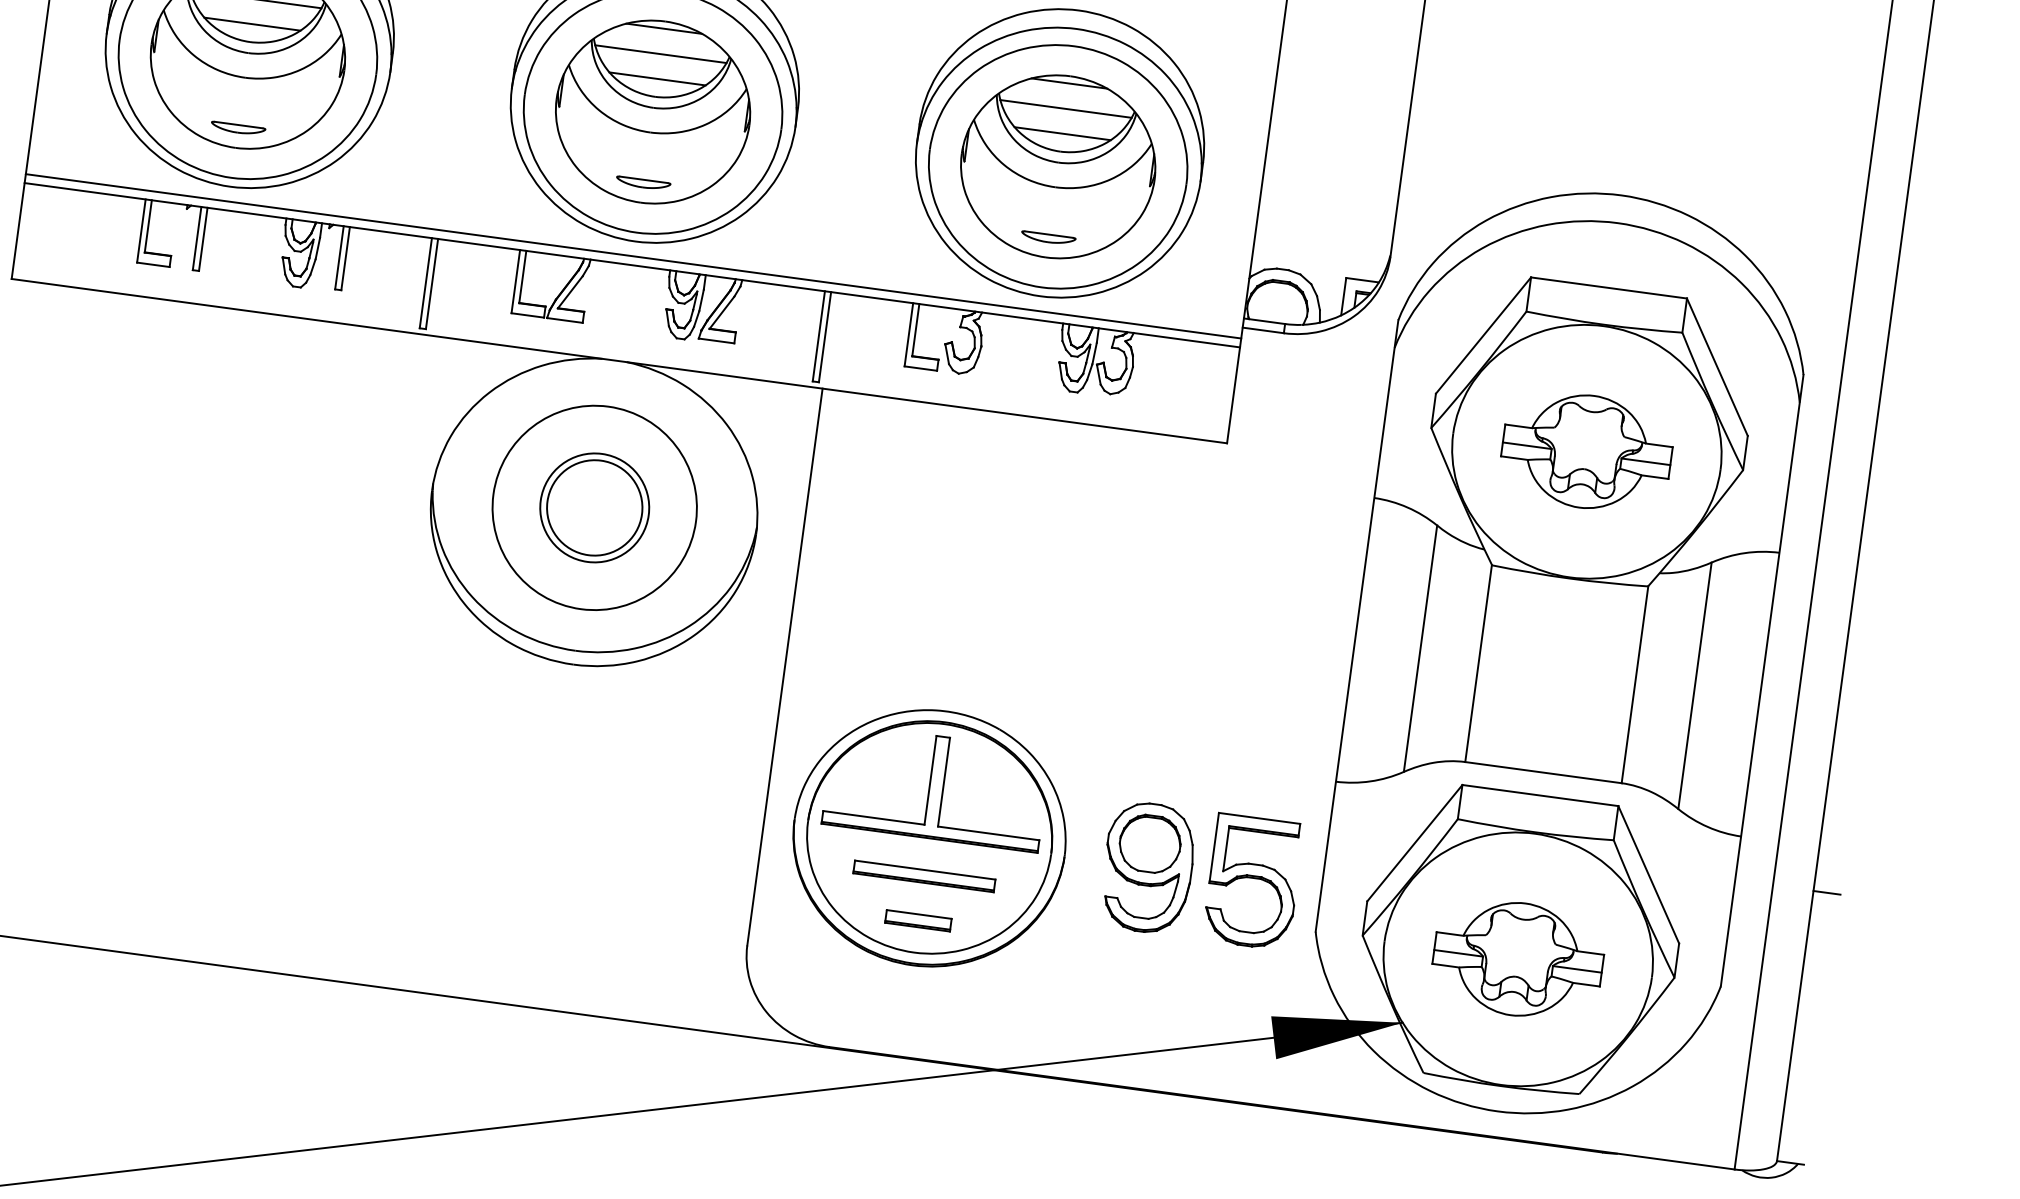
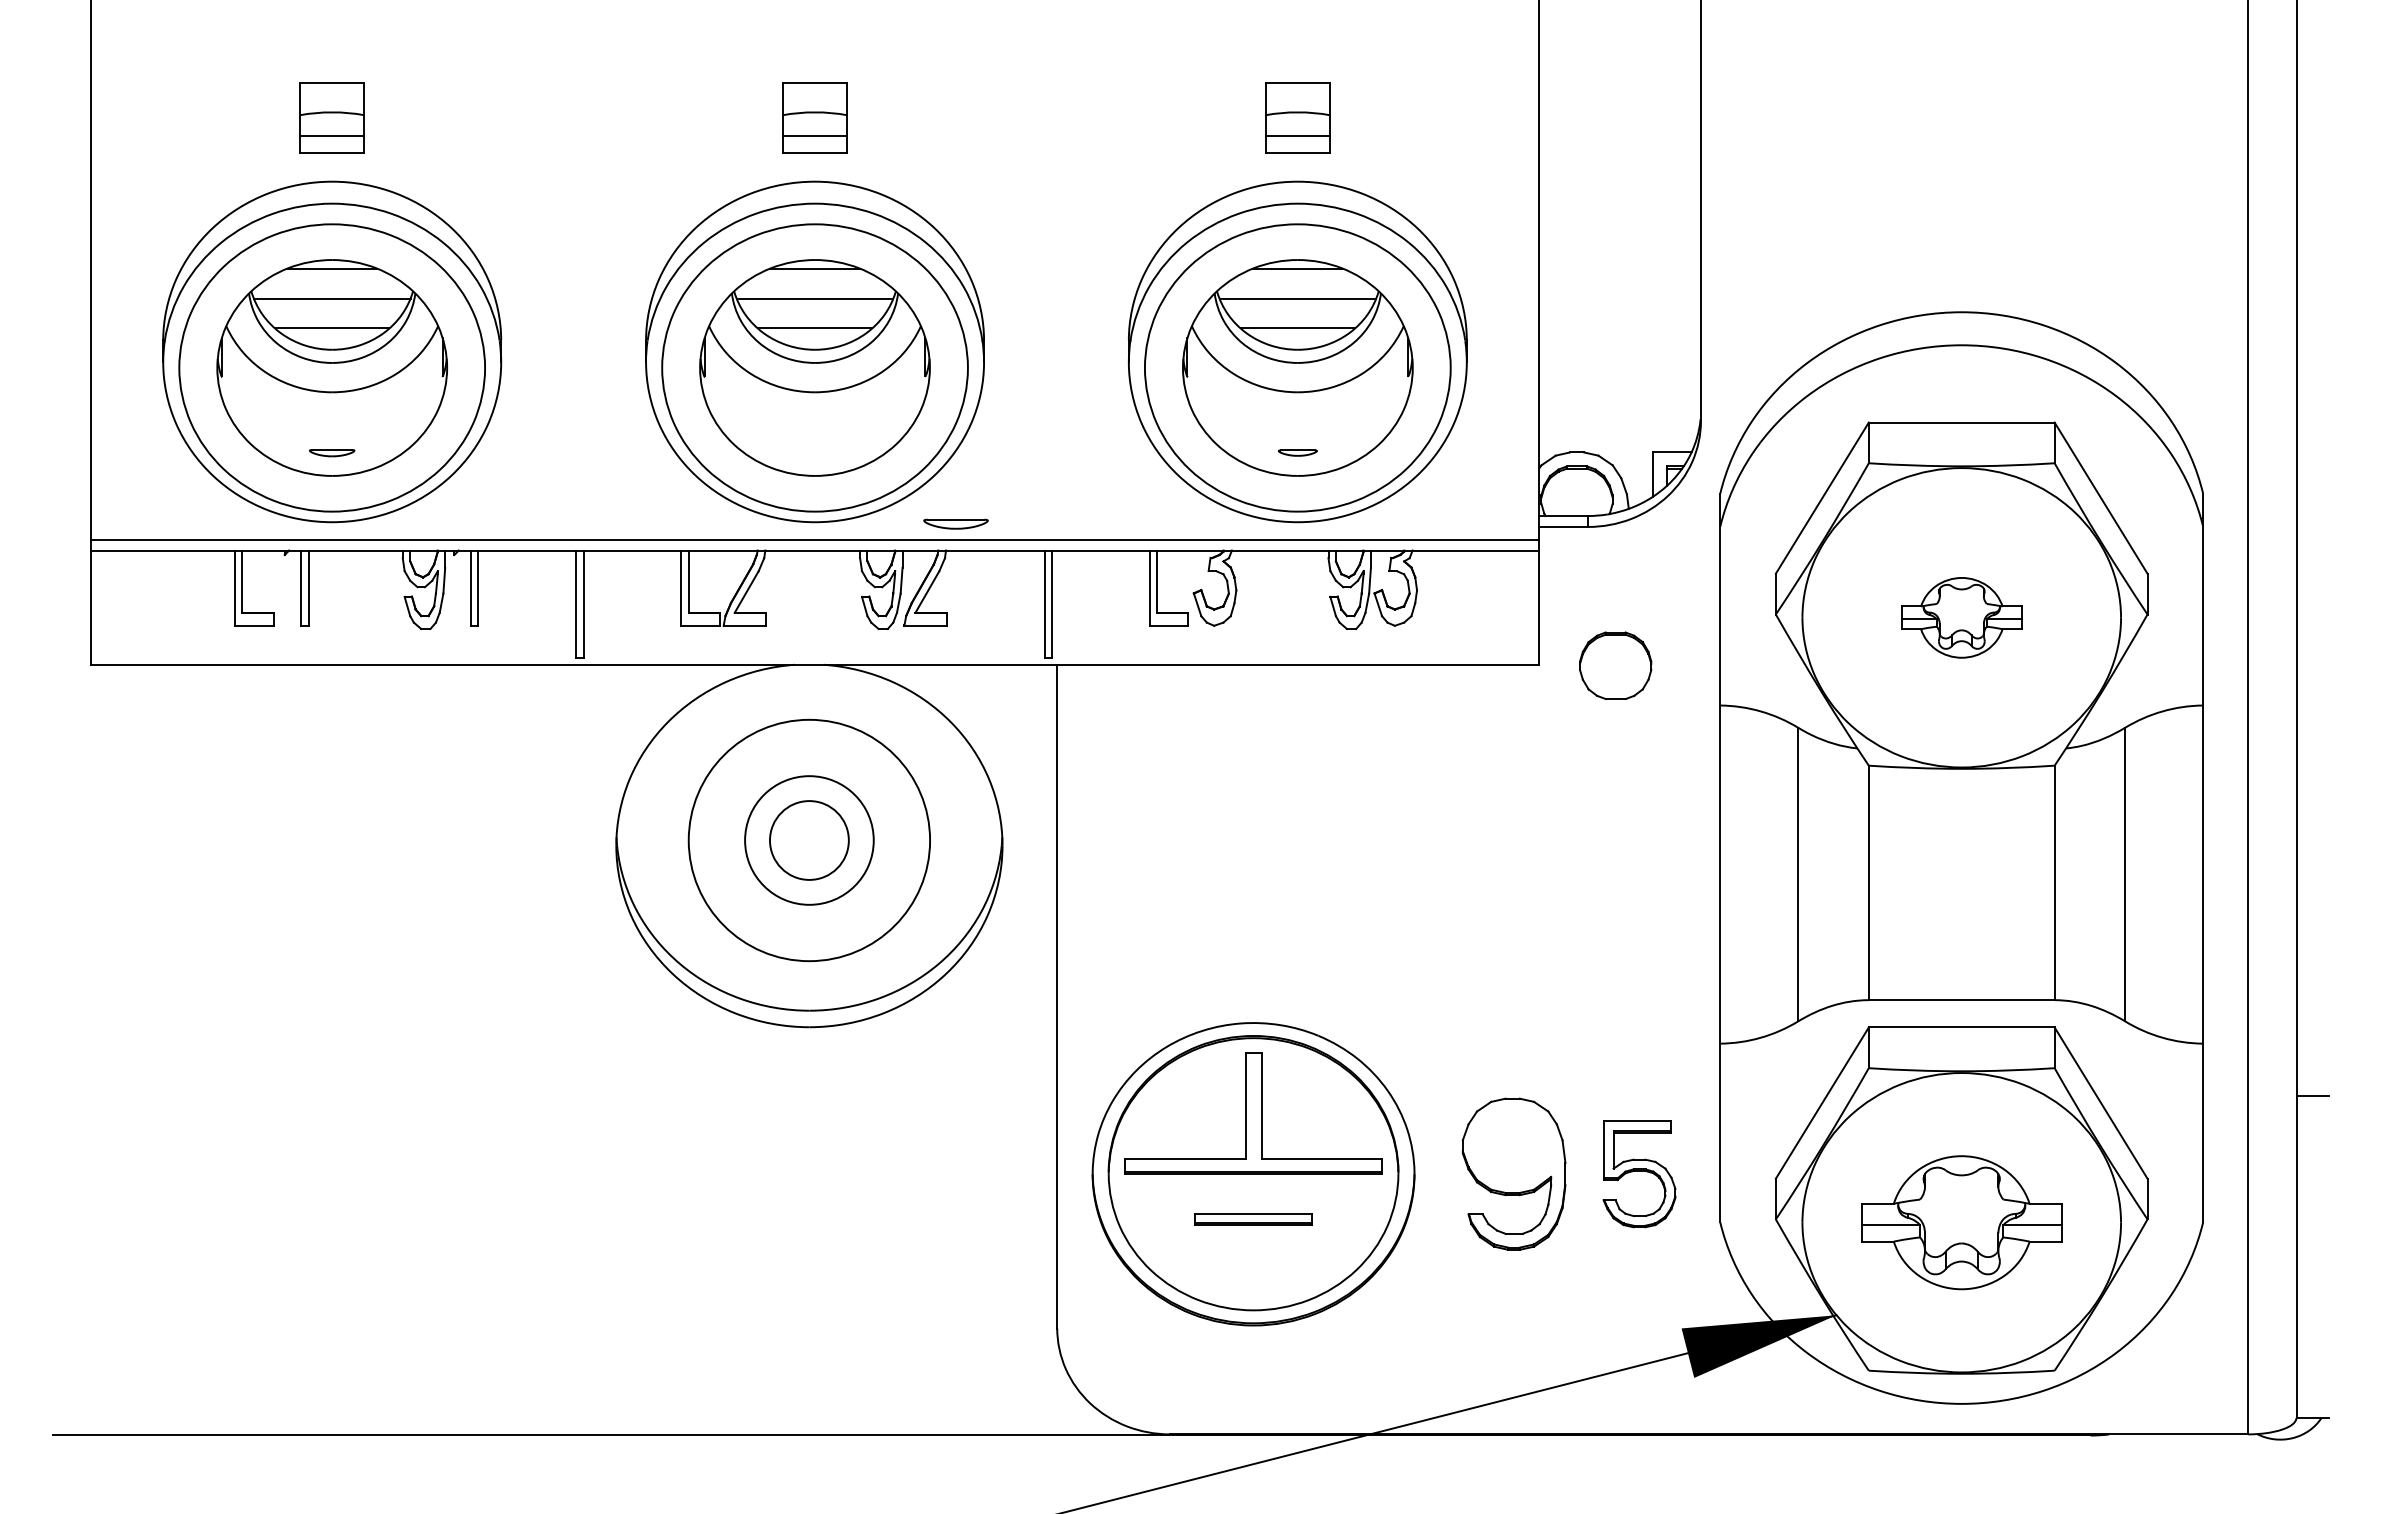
part: (237, 128) -> (331, 452), size x0.7
part: (643, 182) -> (955, 523), moved
part: (1048, 237) -> (1297, 452), size x0.6
part: (1586, 451) -> (1961, 617), size x0.6
circle: (594, 507) -> (809, 840), size x0.7
part: (1150, 843) -> (1615, 665), moved
part: (924, 876) -> (1253, 1219), size x0.7
part: (1253, 882) -> (1639, 1174), size x0.7
part: (918, 920) -> (1253, 1272), removed

